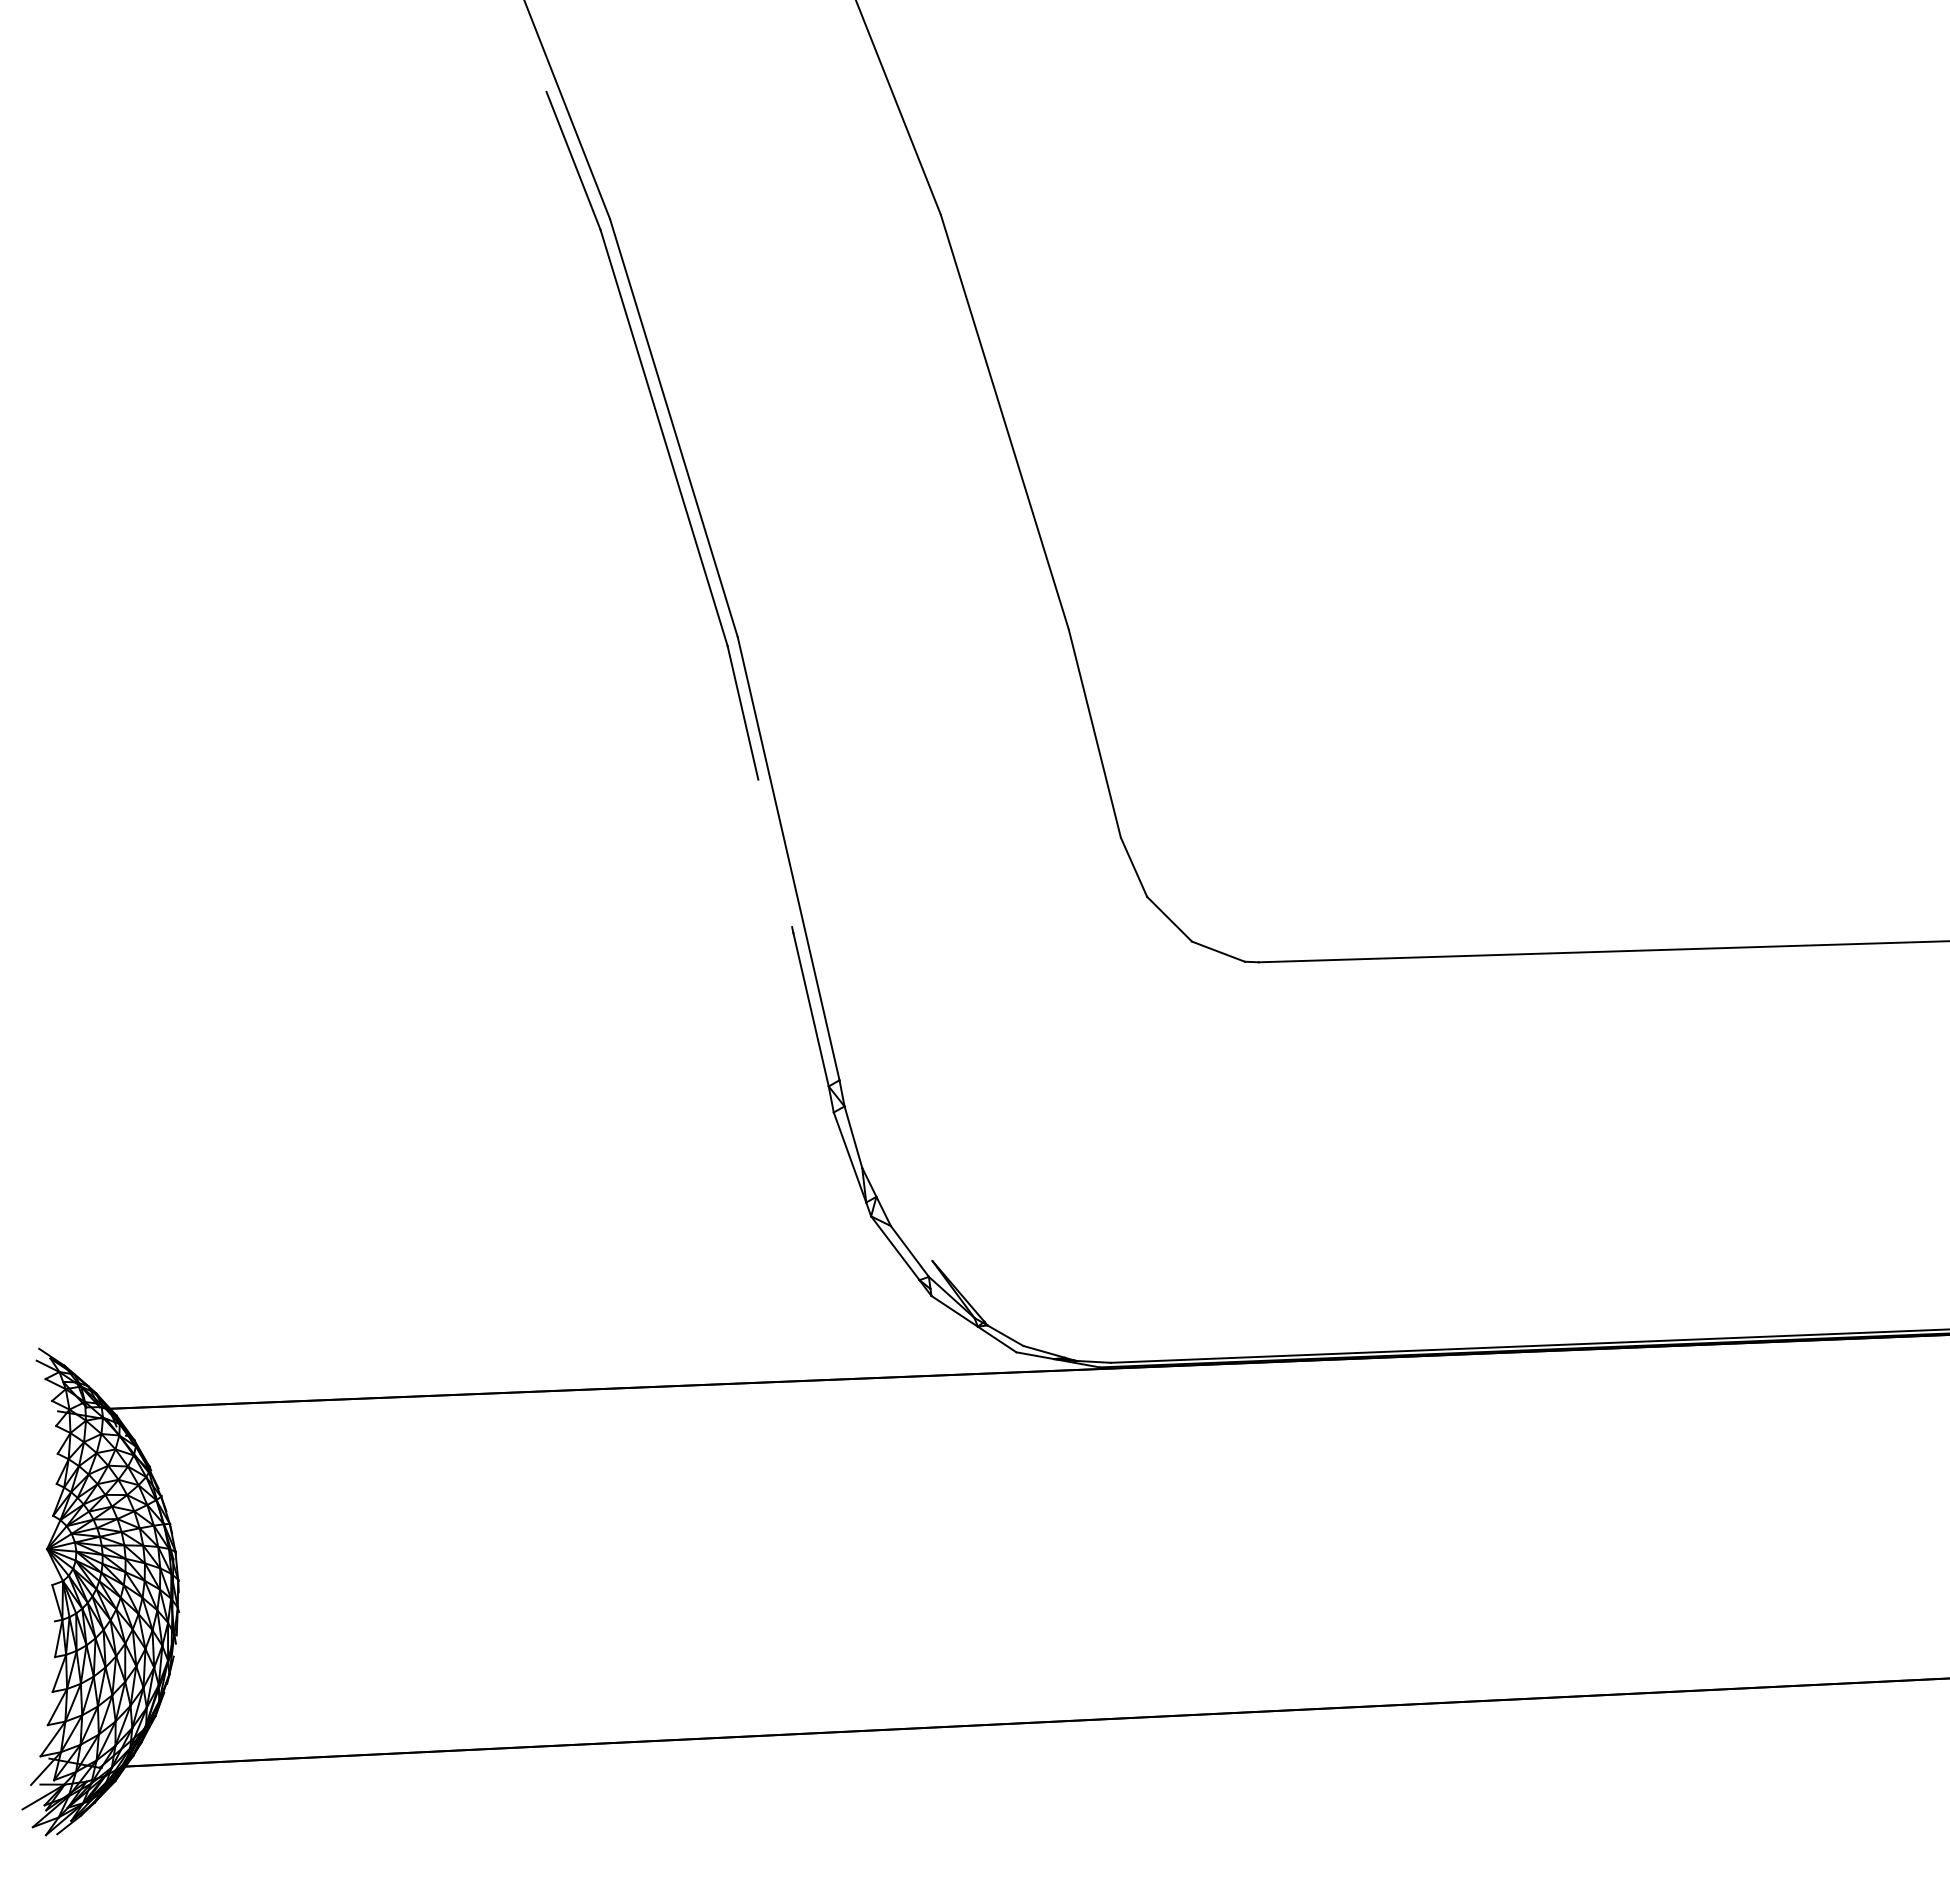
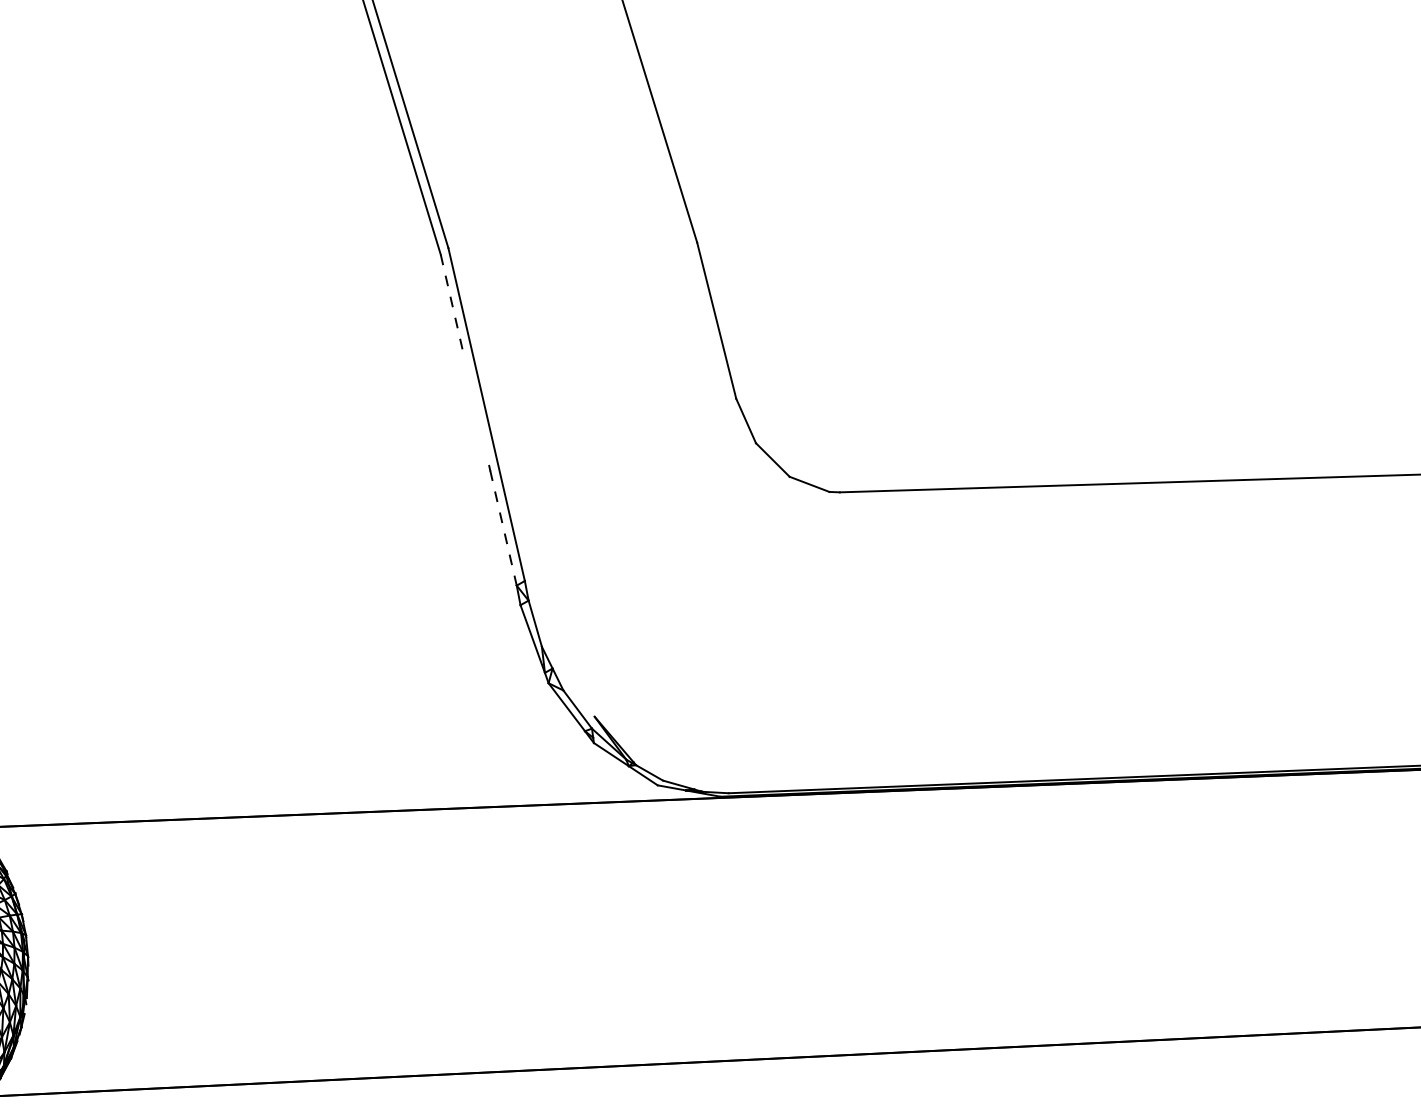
line: (742, 712) -> (451, 304), solid -> dashed
line: (811, 1009) -> (503, 527), solid -> dashed

